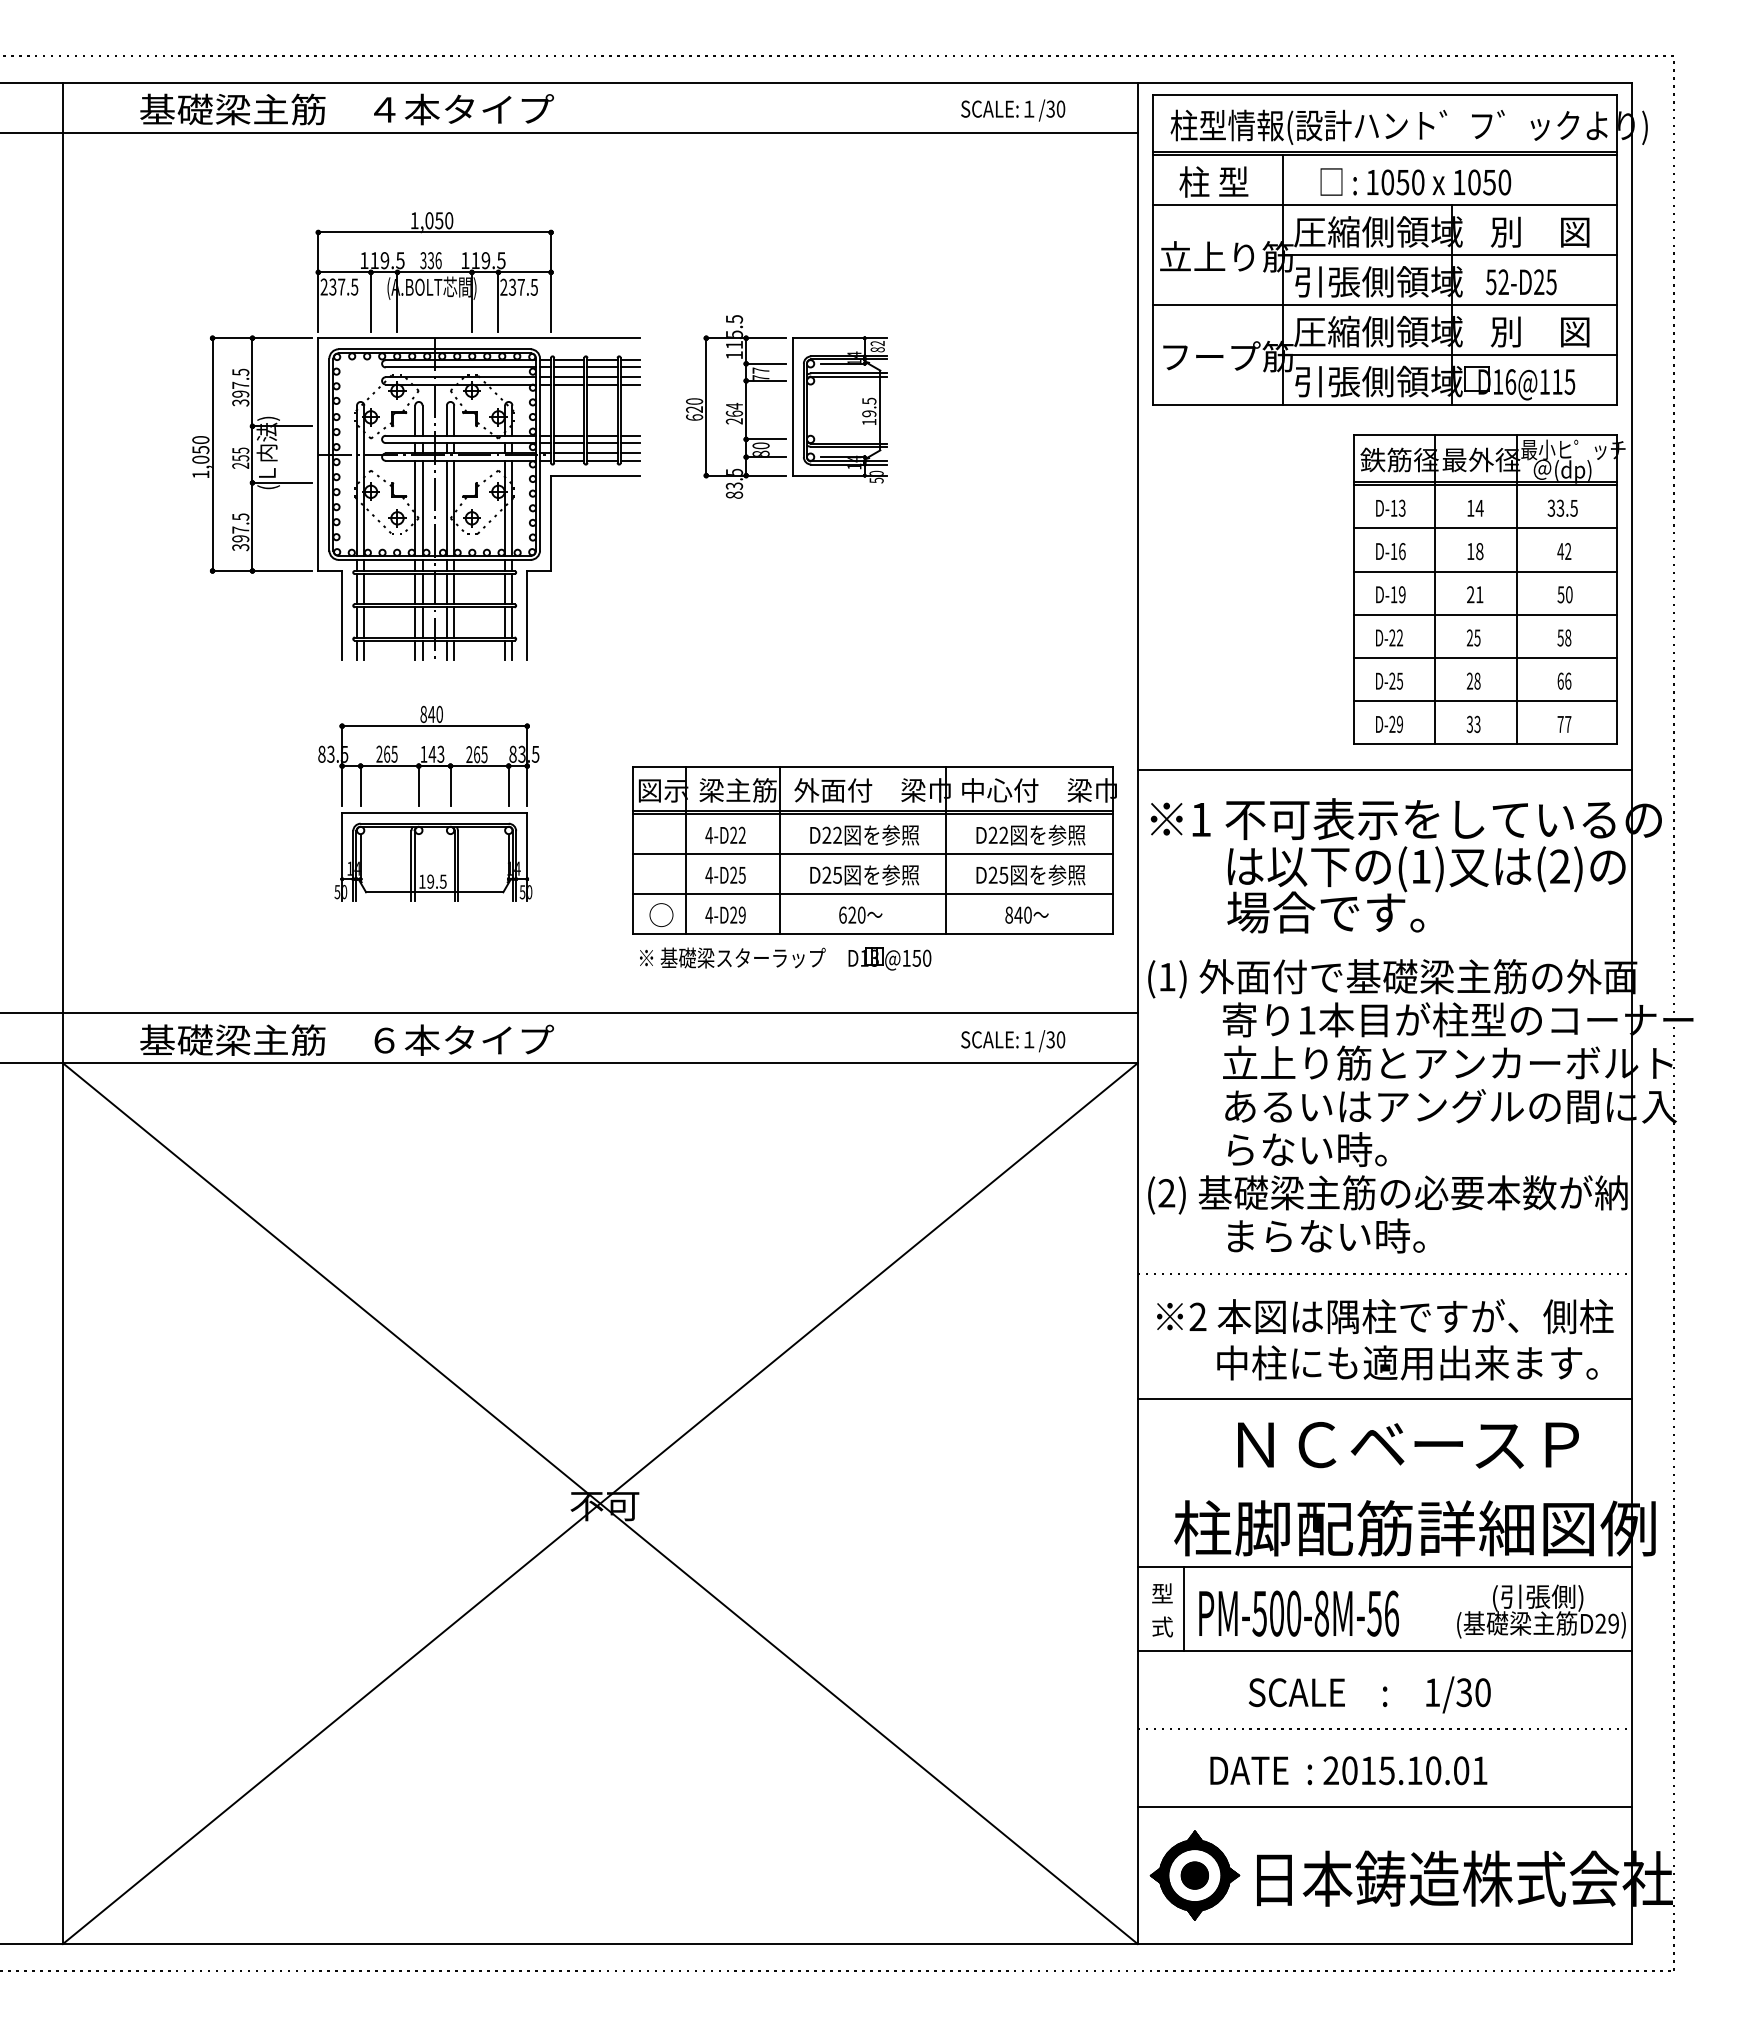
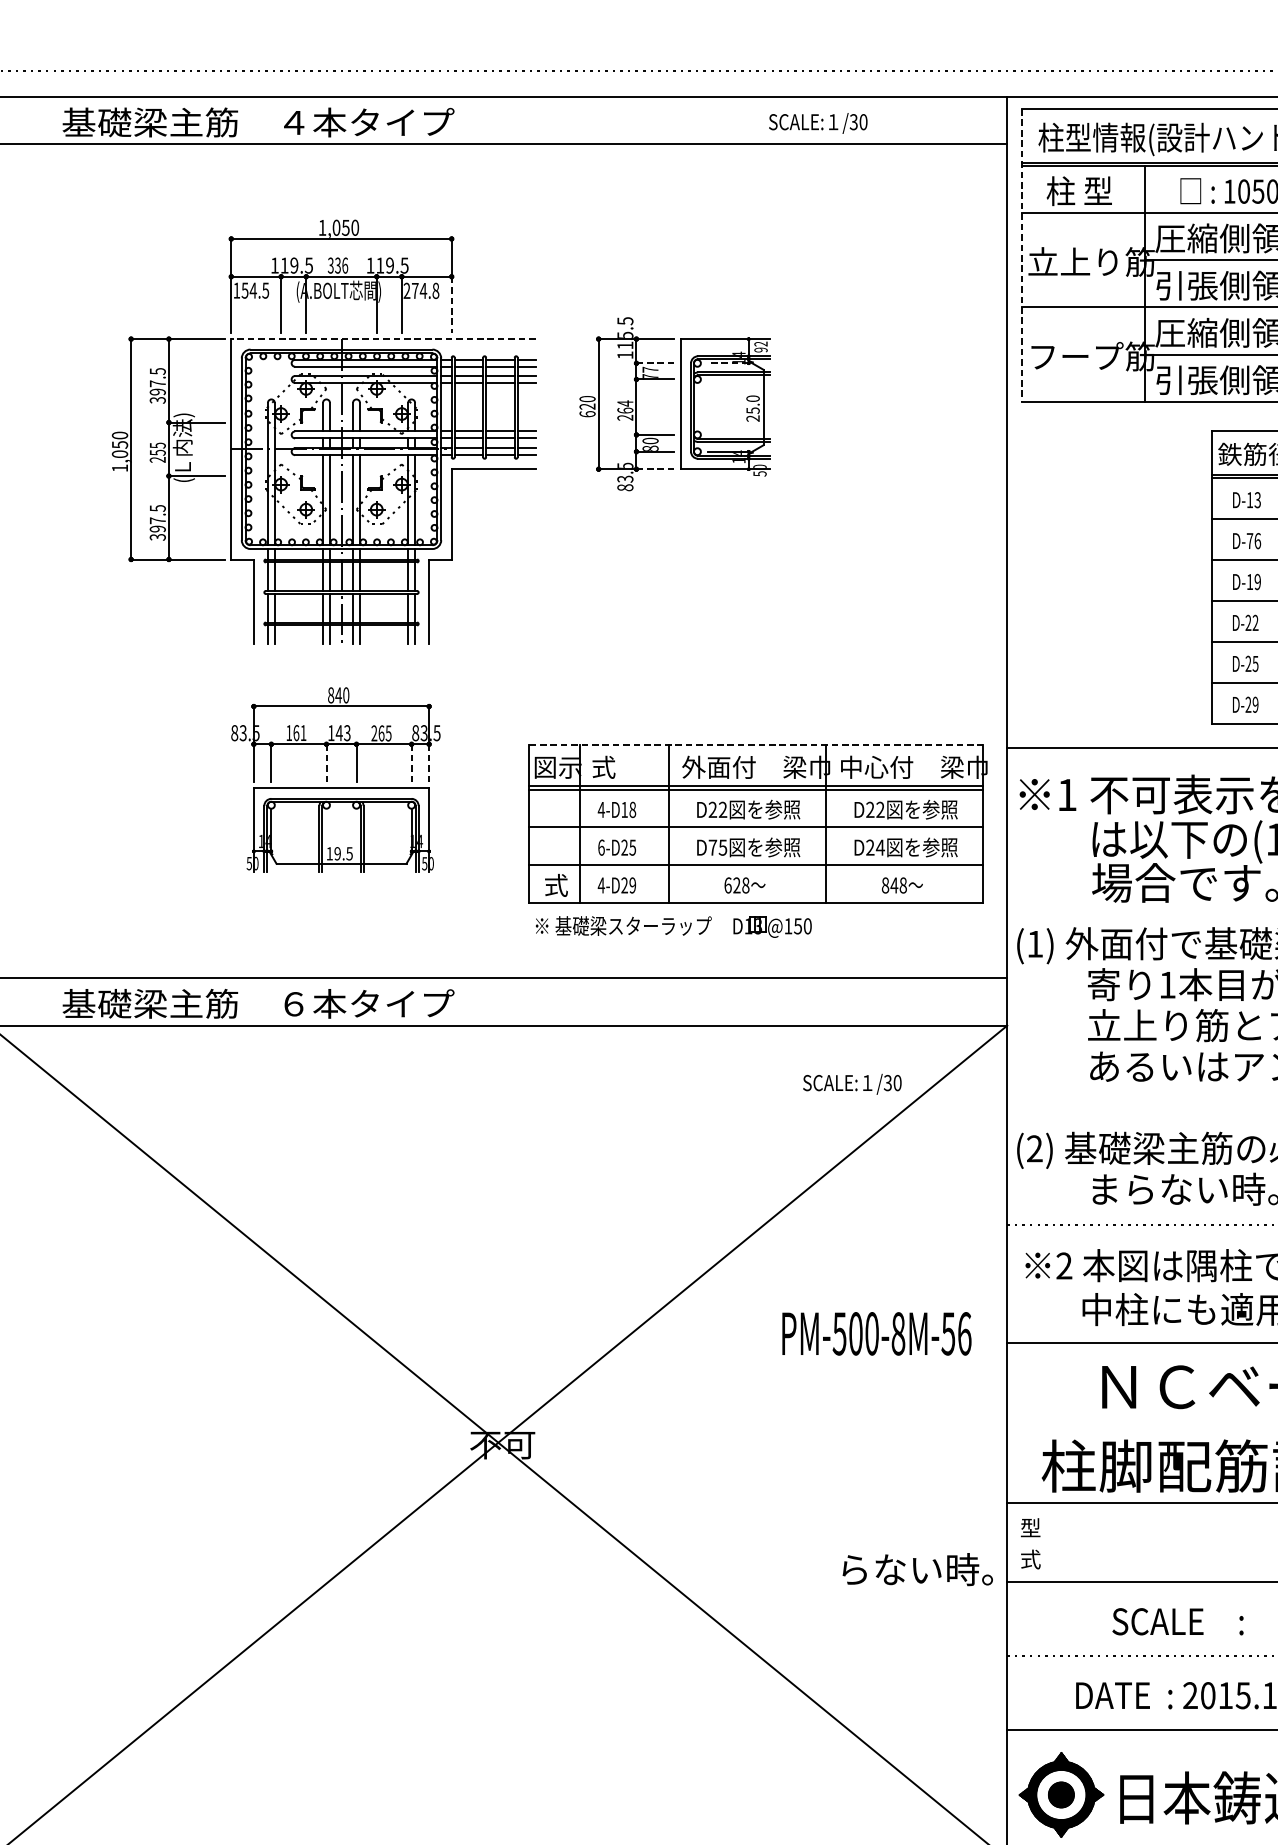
text: (1013, 110) -> (818, 123), moved
line: (1153, 249) -> (1022, 255), solid -> dashed
text: (332, 286) -> (244, 290), 237.5 -> 154.5
text: (523, 286) -> (425, 290), 237.5 -> 274.8
line: (551, 301) -> (452, 304), solid -> dashed
line: (479, 338) -> (383, 339), solid -> dashed
text: (877, 349) -> (760, 349), 82 -> 92
line: (766, 363) -> (655, 363), solid -> dashed
line: (843, 363) -> (728, 363), solid -> dashed
text: (869, 411) -> (753, 408), 19.5 -> 25.0
line: (766, 475) -> (655, 469), solid -> dashed
text: (1393, 551) -> (1249, 541), D-16 -> D-76
text: (386, 753) -> (295, 732), 265 -> 161
line: (872, 767) -> (756, 745), solid -> dashed
line: (418, 786) -> (326, 763), solid -> dashed
line: (508, 786) -> (411, 763), solid -> dashed
line: (527, 786) -> (429, 763), solid -> dashed
text: (737, 790) -> (628, 767), 梁主筋 -> 式
text: (737, 834) -> (628, 809), 4-D22 -> 4-D18
text: (708, 874) -> (600, 846), 4-D25 -> 6-D25
text: (826, 874) -> (712, 846), D25 -> D75
text: (1003, 875) -> (880, 847), D25 -> D24
text: (661, 915) -> (556, 885), ○ -> 式
text: (861, 915) -> (745, 885), 620 -> 628
text: (1027, 915) -> (902, 885), 840 -> 848
text: (1013, 1041) -> (852, 1084), moved
text: (1307, 1149) -> (918, 1569), moved
line: (1184, 1608) -> (1051, 1542), removed
text: (1298, 1613) -> (876, 1333), moved

